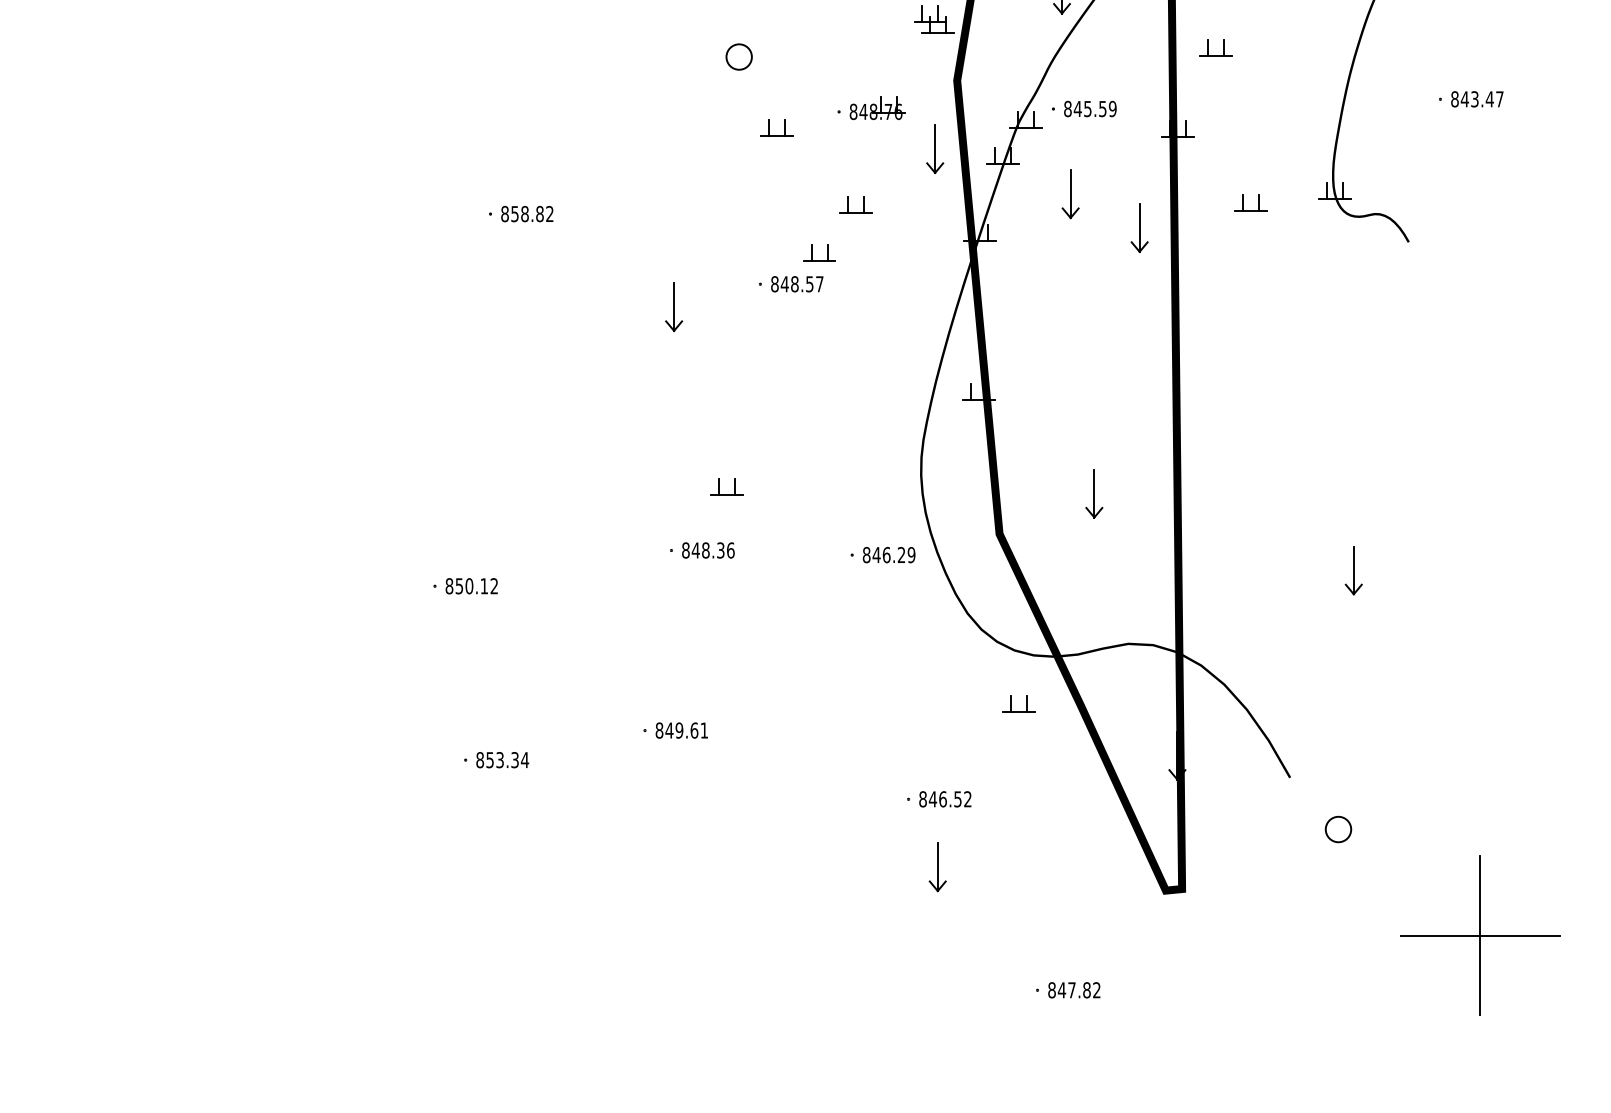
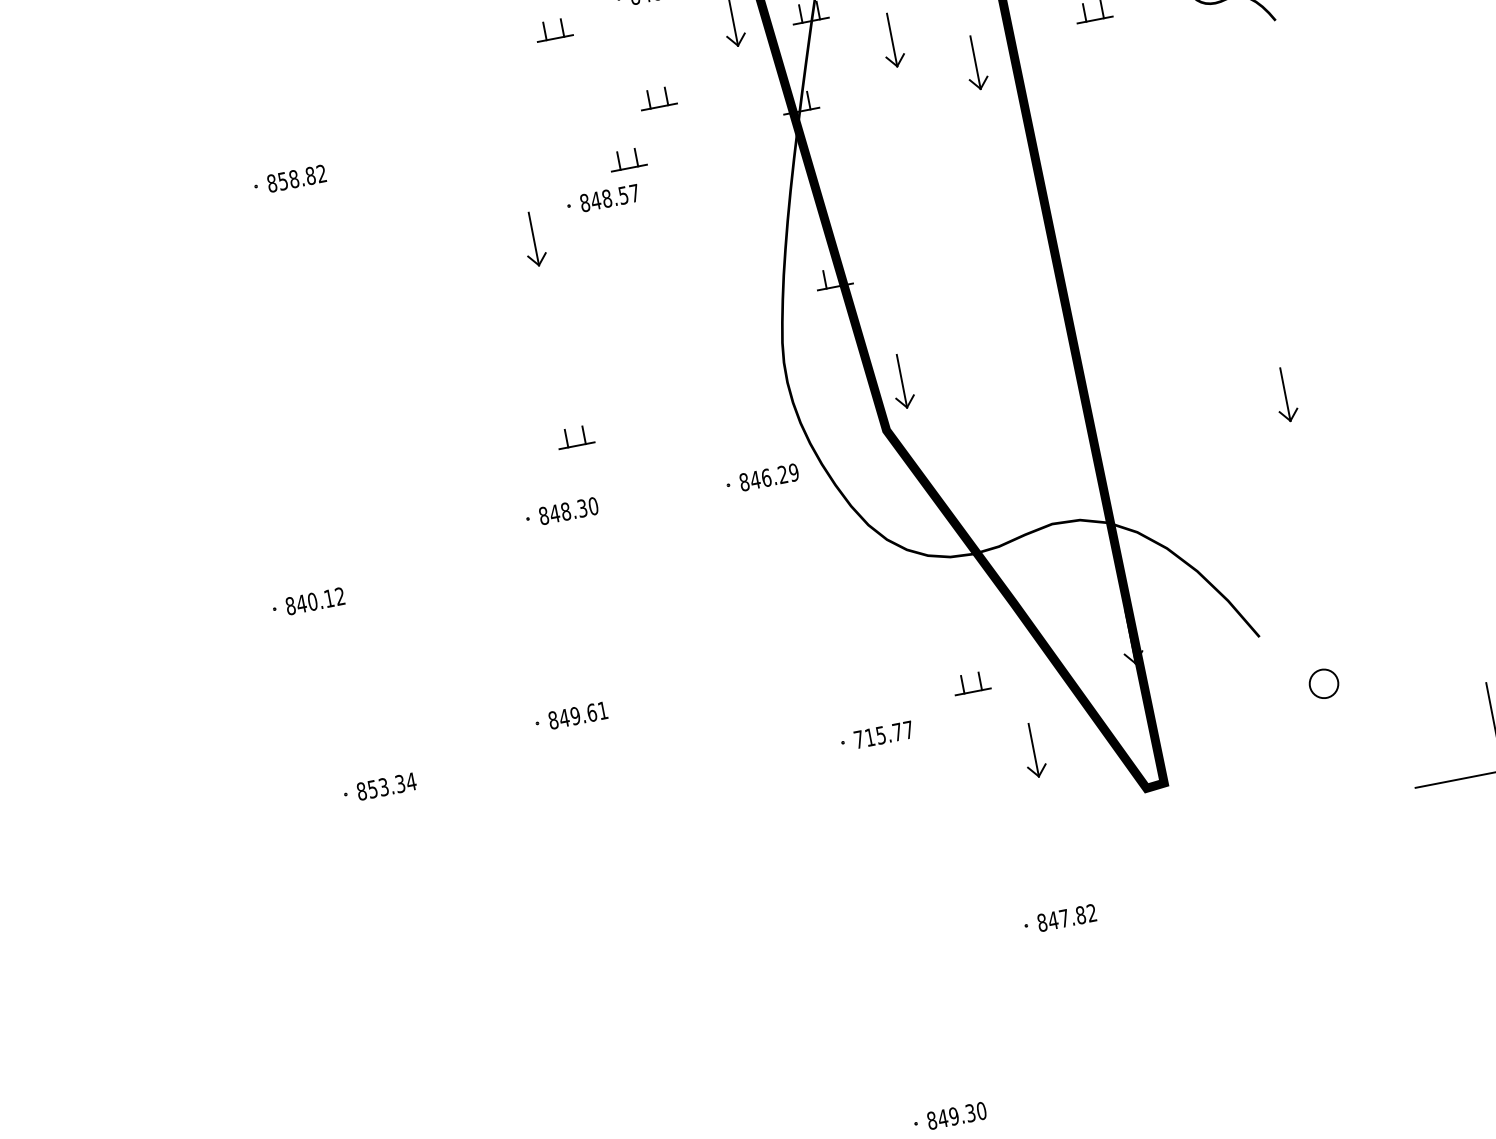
part: (674, 307) -> (534, 239), moved
part: (1094, 493) -> (902, 381), moved
text: (730, 550) -> (593, 506), 848.36 -> 848.30
text: (459, 586) -> (301, 604), 850.12 -> 840.12
part: (1011, 703) -> (963, 684), moved
text: (945, 799) -> (883, 735), 846.52 -> 715.77
part: (937, 867) -> (1033, 750), moved

